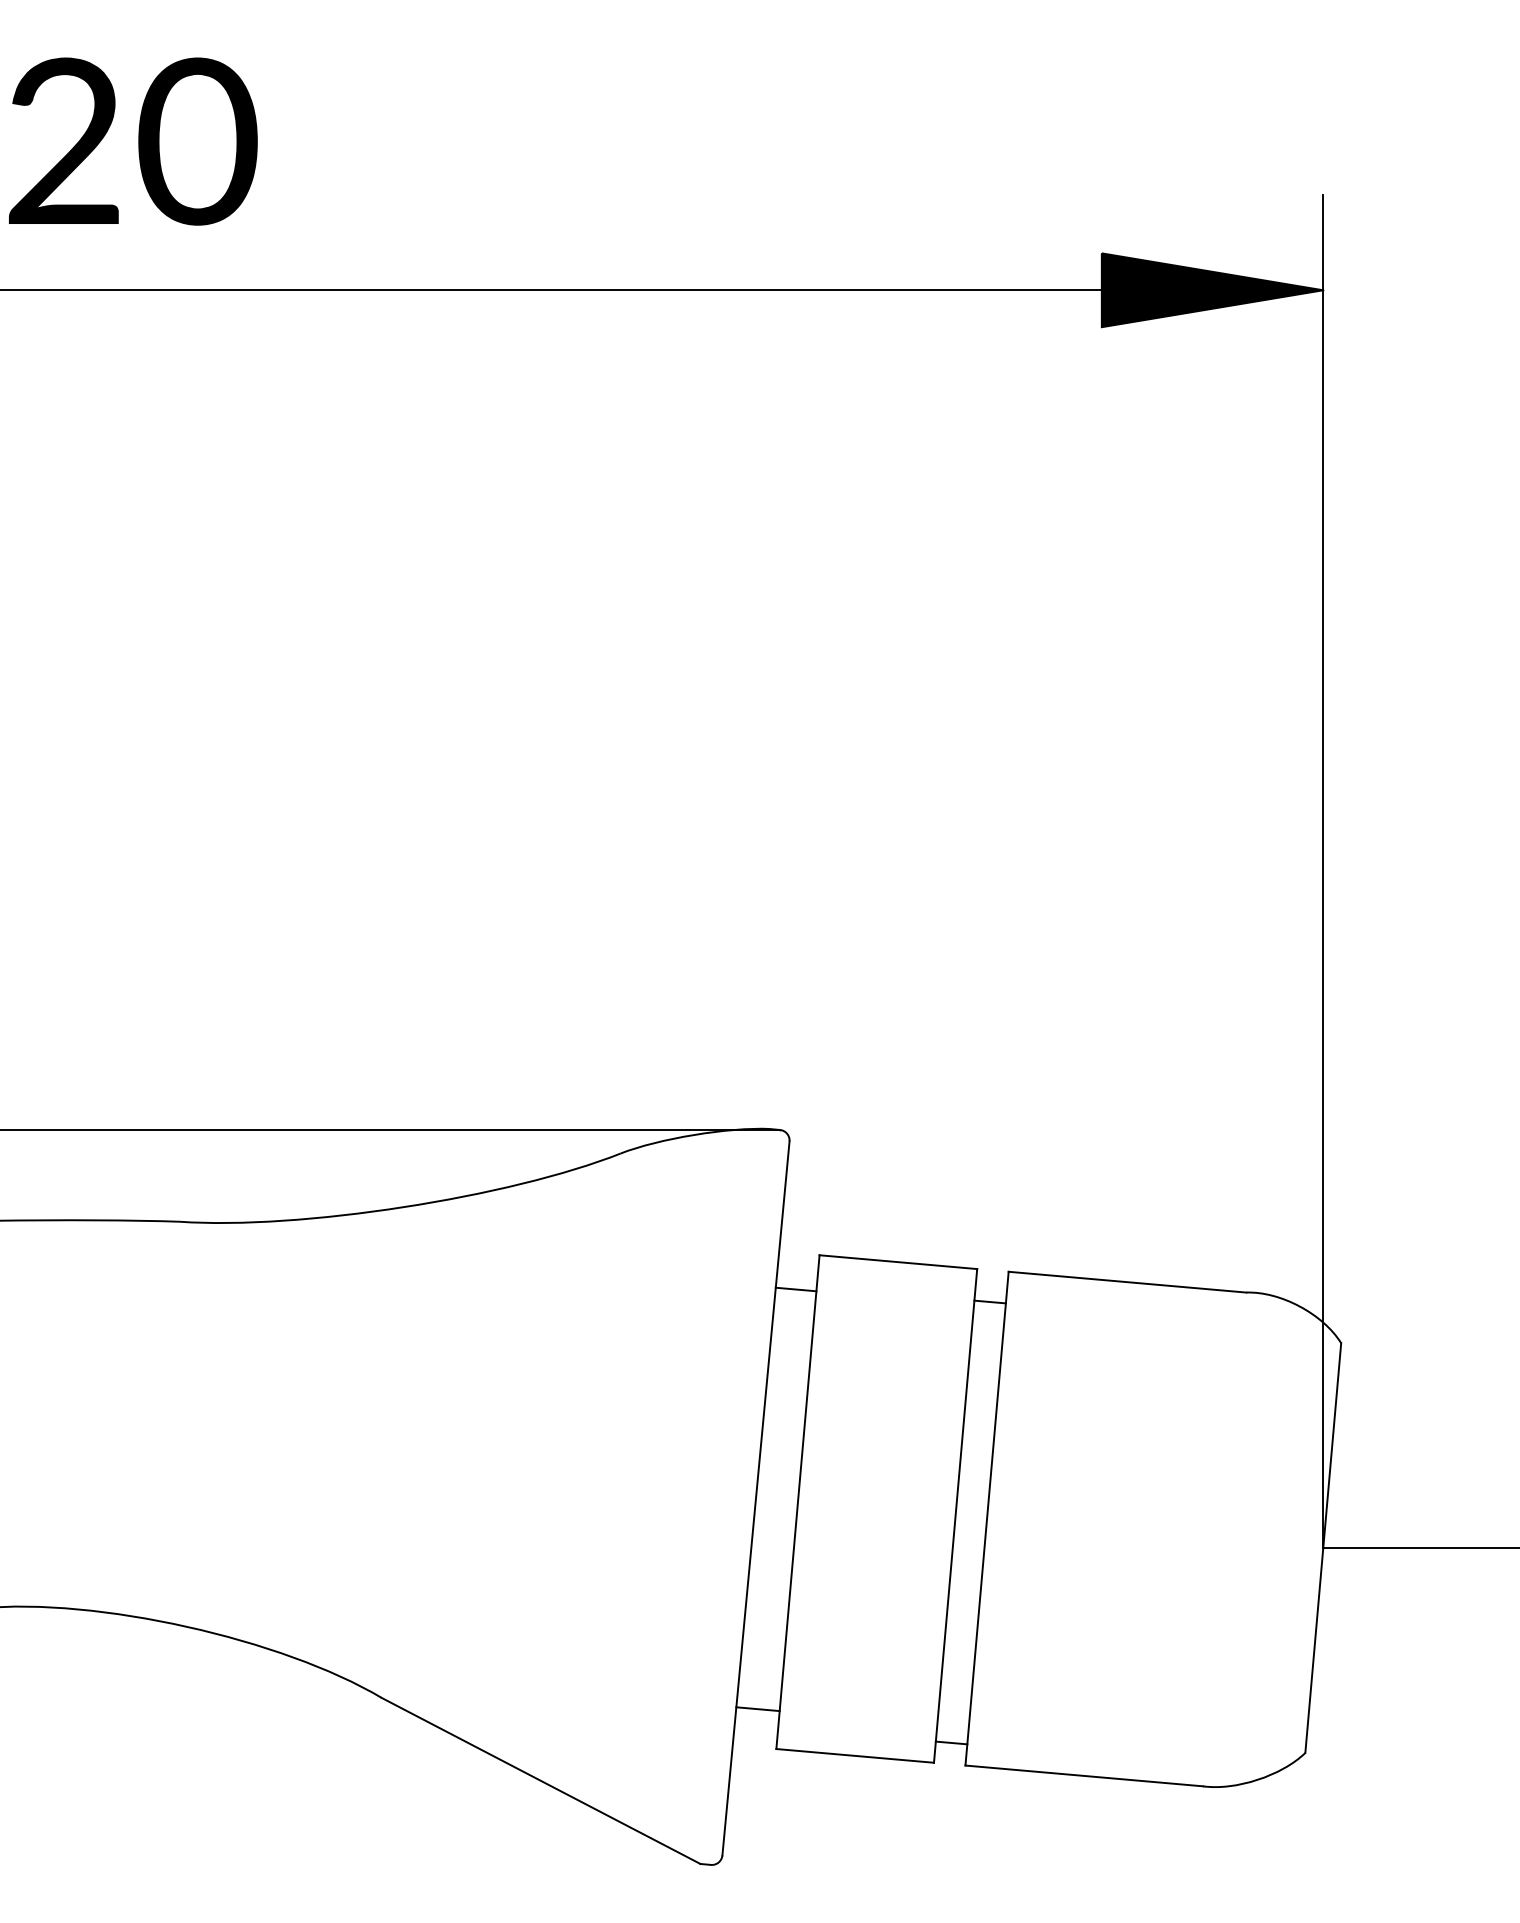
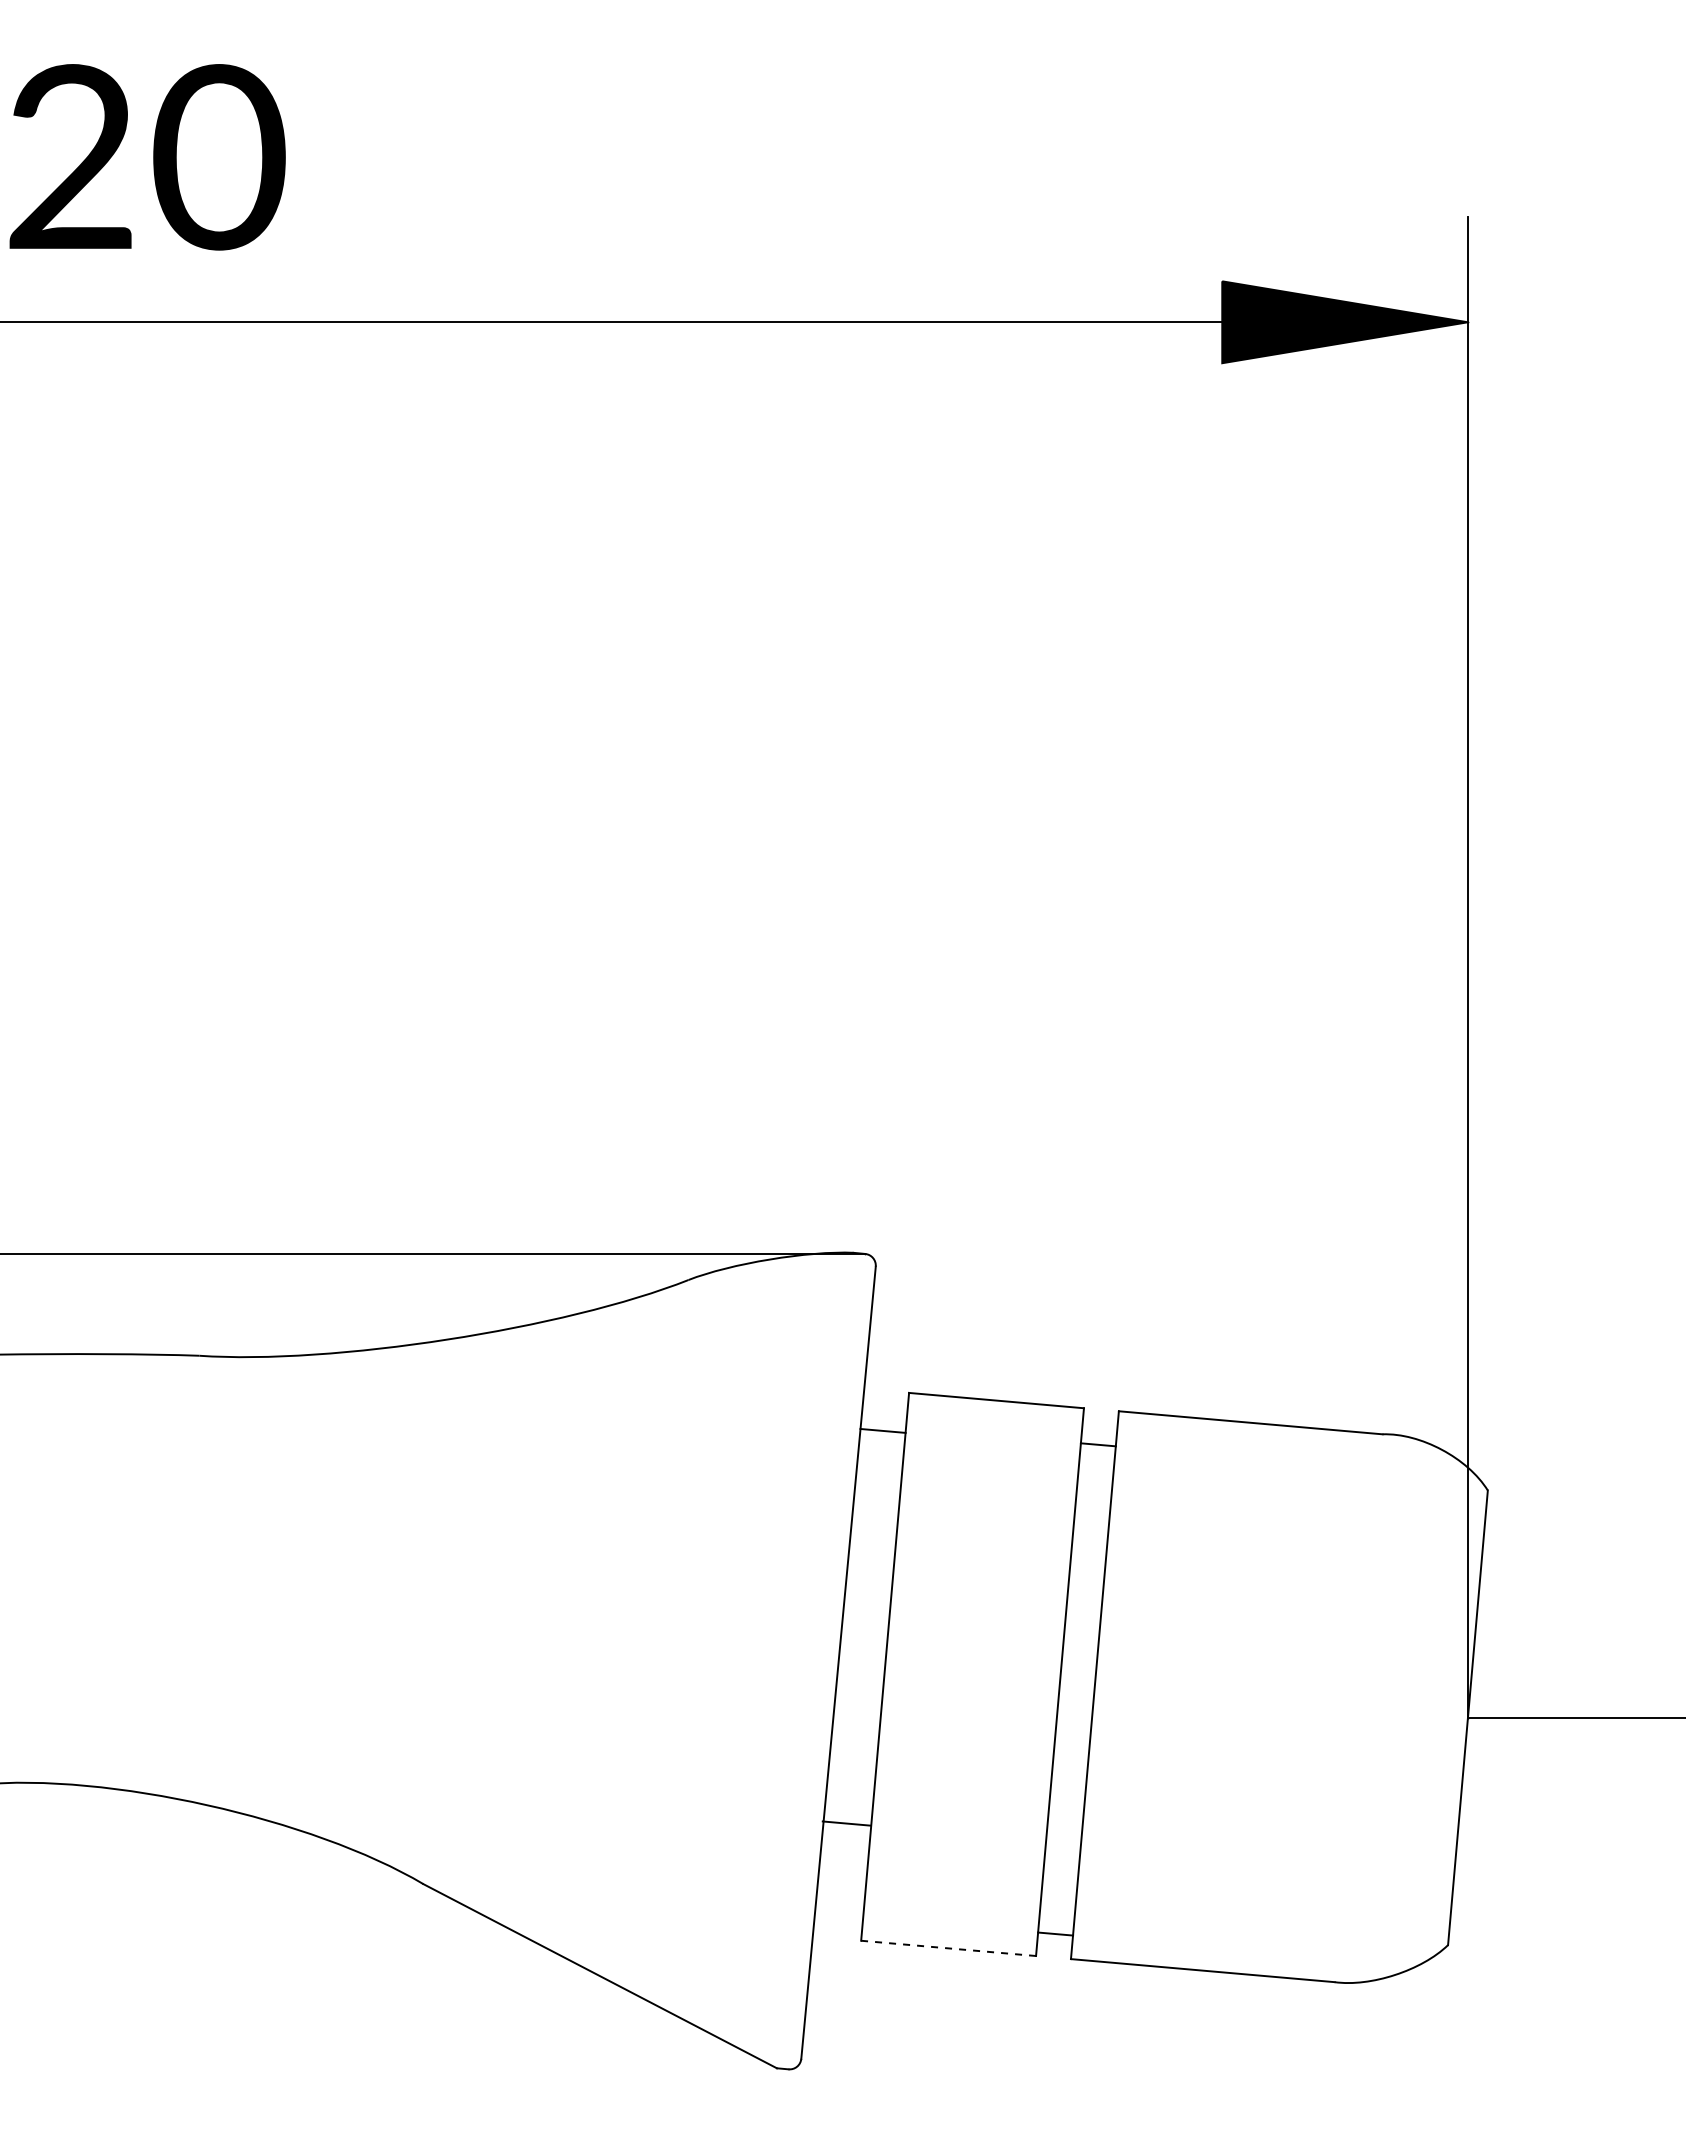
line: (757, 1709) -> (846, 1823), moved
line: (855, 1755) -> (948, 1948), solid -> dashed

